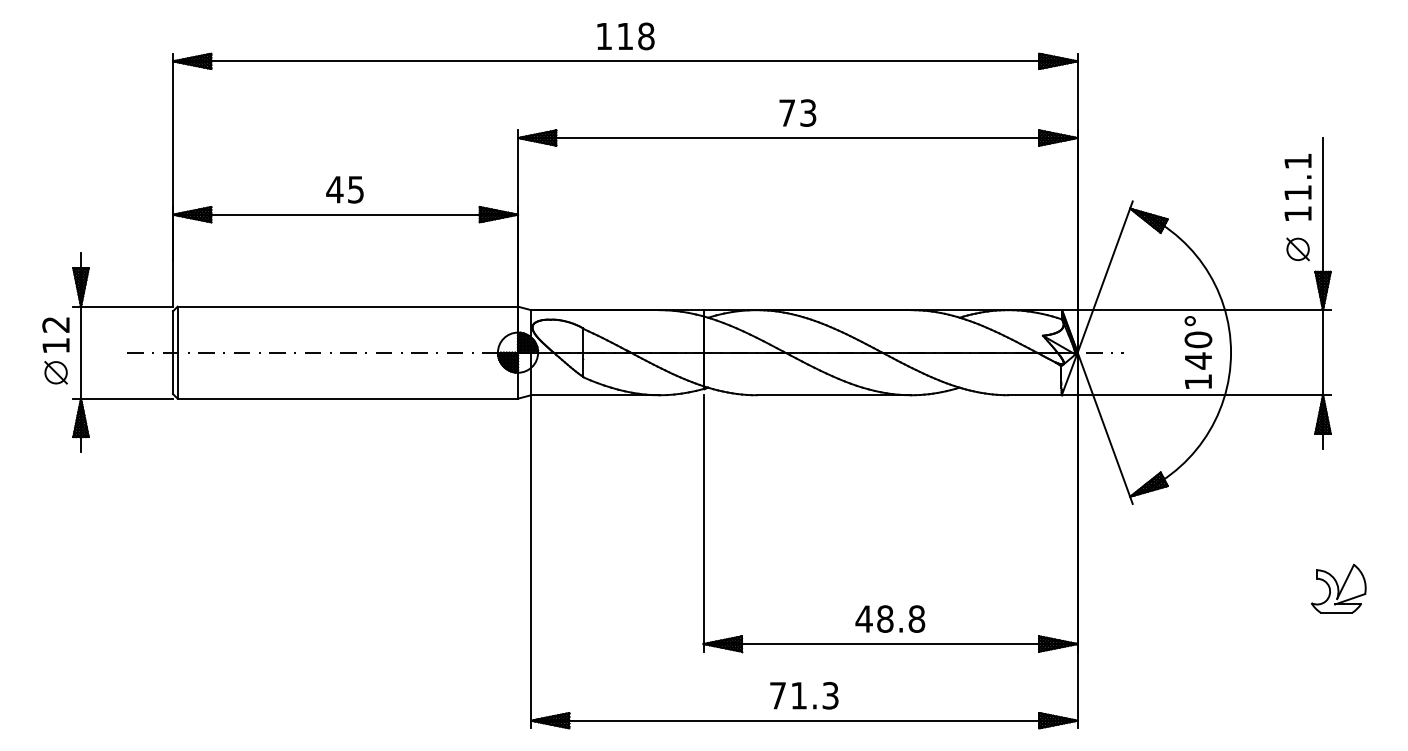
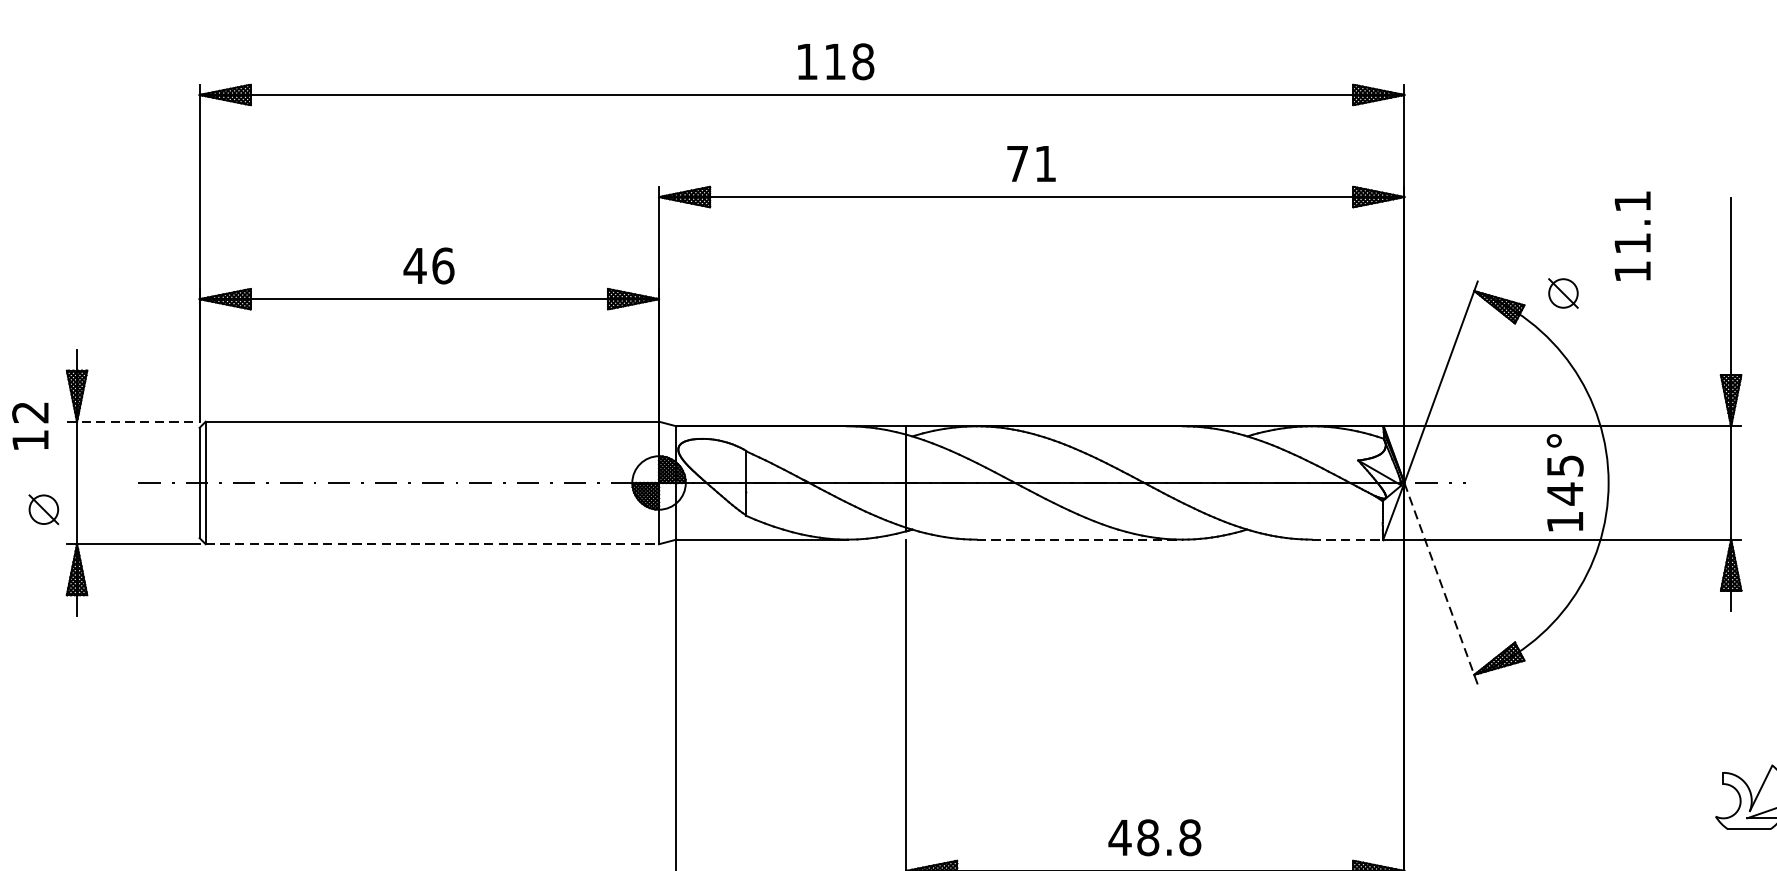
text: (625, 36) -> (835, 61), moved
text: (808, 112) -> (1045, 163), 73 -> 71
text: (1297, 187) -> (1631, 236), moved
text: (355, 189) -> (442, 265), 45 -> 46
part: (1297, 249) -> (1562, 293), moved
line: (123, 306) -> (133, 421), solid -> dashed
text: (55, 334) -> (29, 425), moved
text: (1198, 339) -> (1565, 465), 140° -> 145°
line: (834, 395) -> (1080, 539), solid -> dashed
line: (1035, 395) -> (1348, 539), solid -> dashed
line: (348, 398) -> (433, 543), solid -> dashed
line: (1105, 428) -> (1441, 583), solid -> dashed

